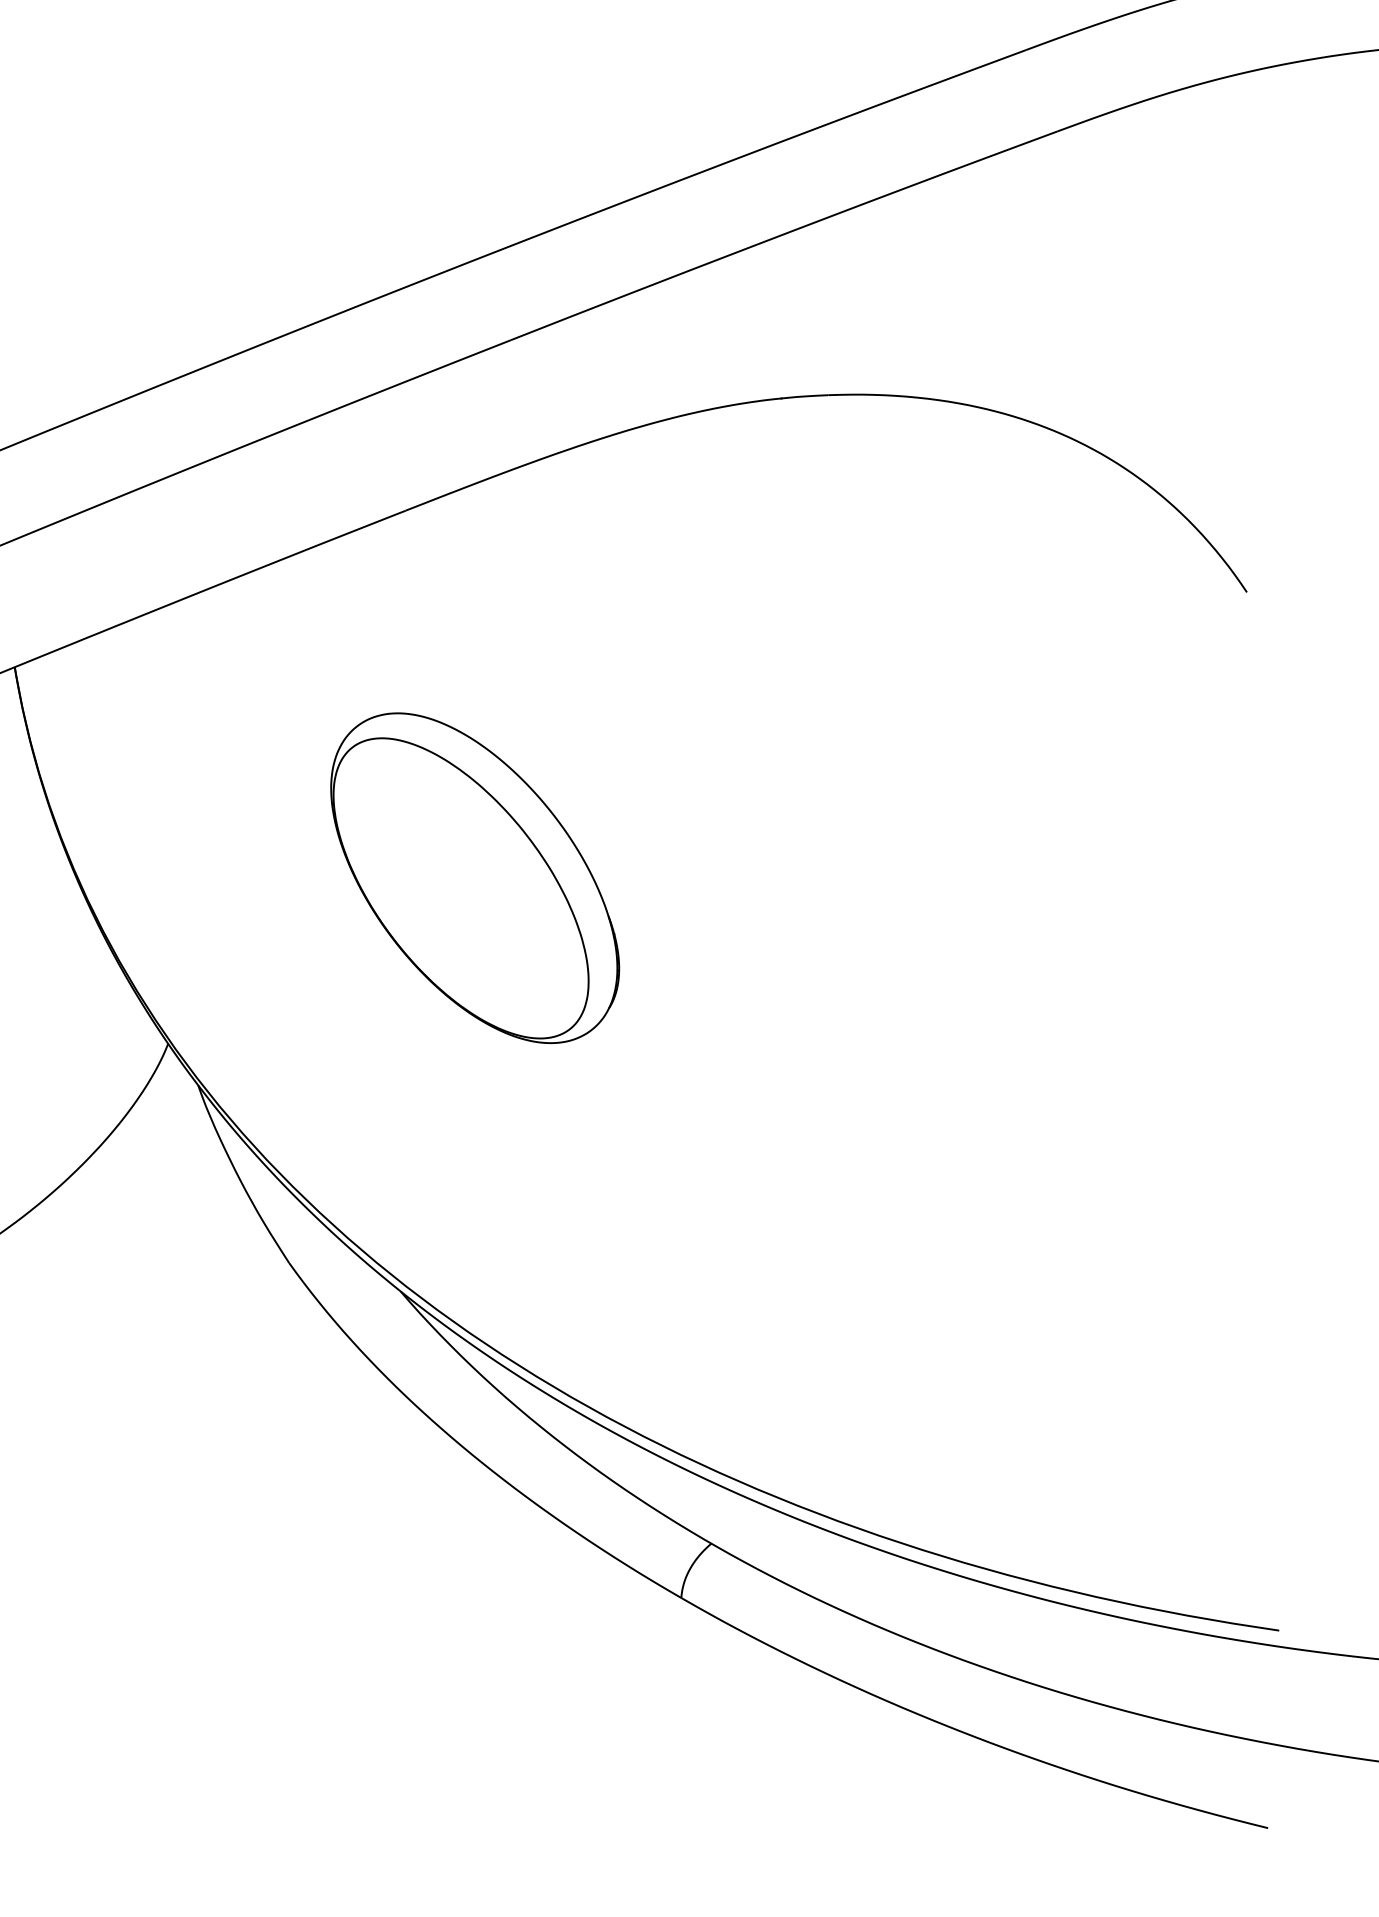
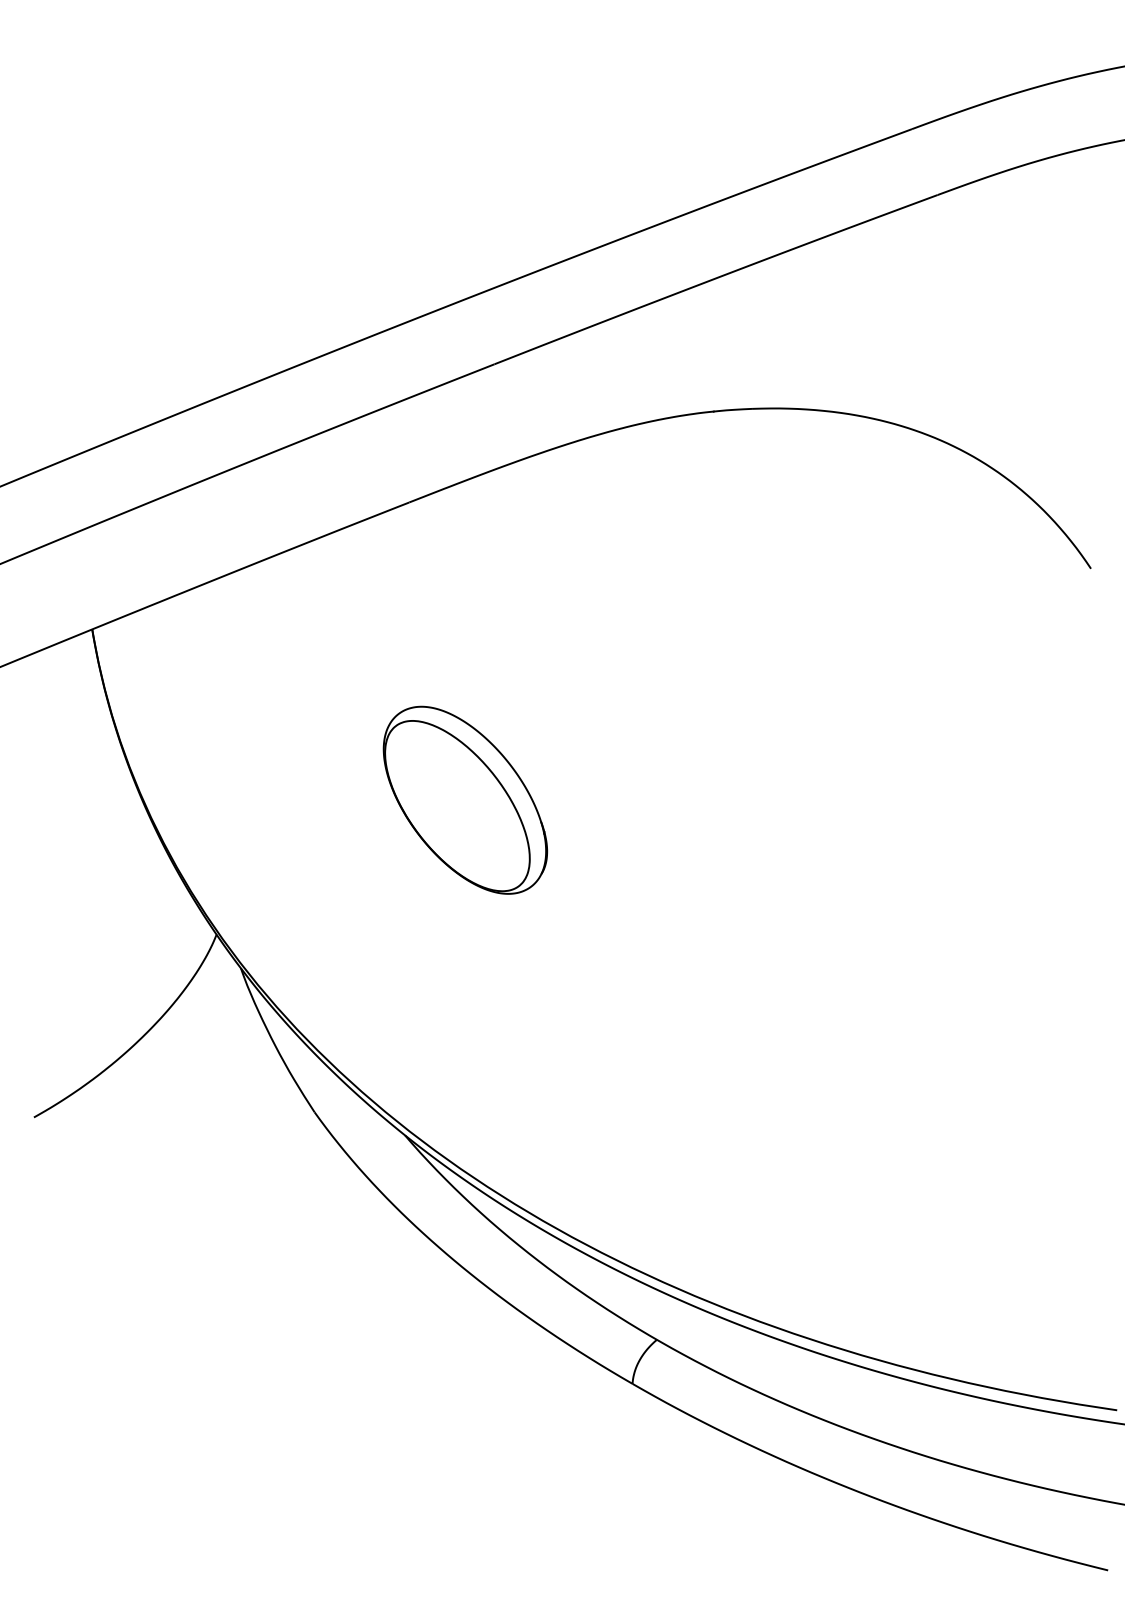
part: (475, 877) -> (465, 799), size x0.7

